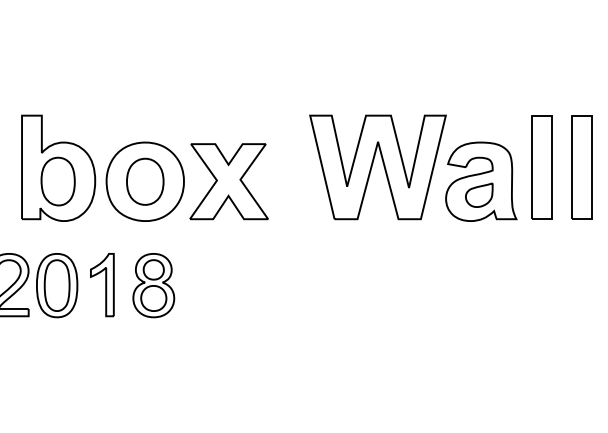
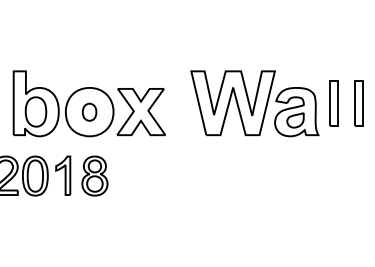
part: (540, 166) -> (333, 102), size x0.7
part: (581, 166) -> (358, 102), size x0.7
part: (144, 182) -> (89, 112), size x0.6

